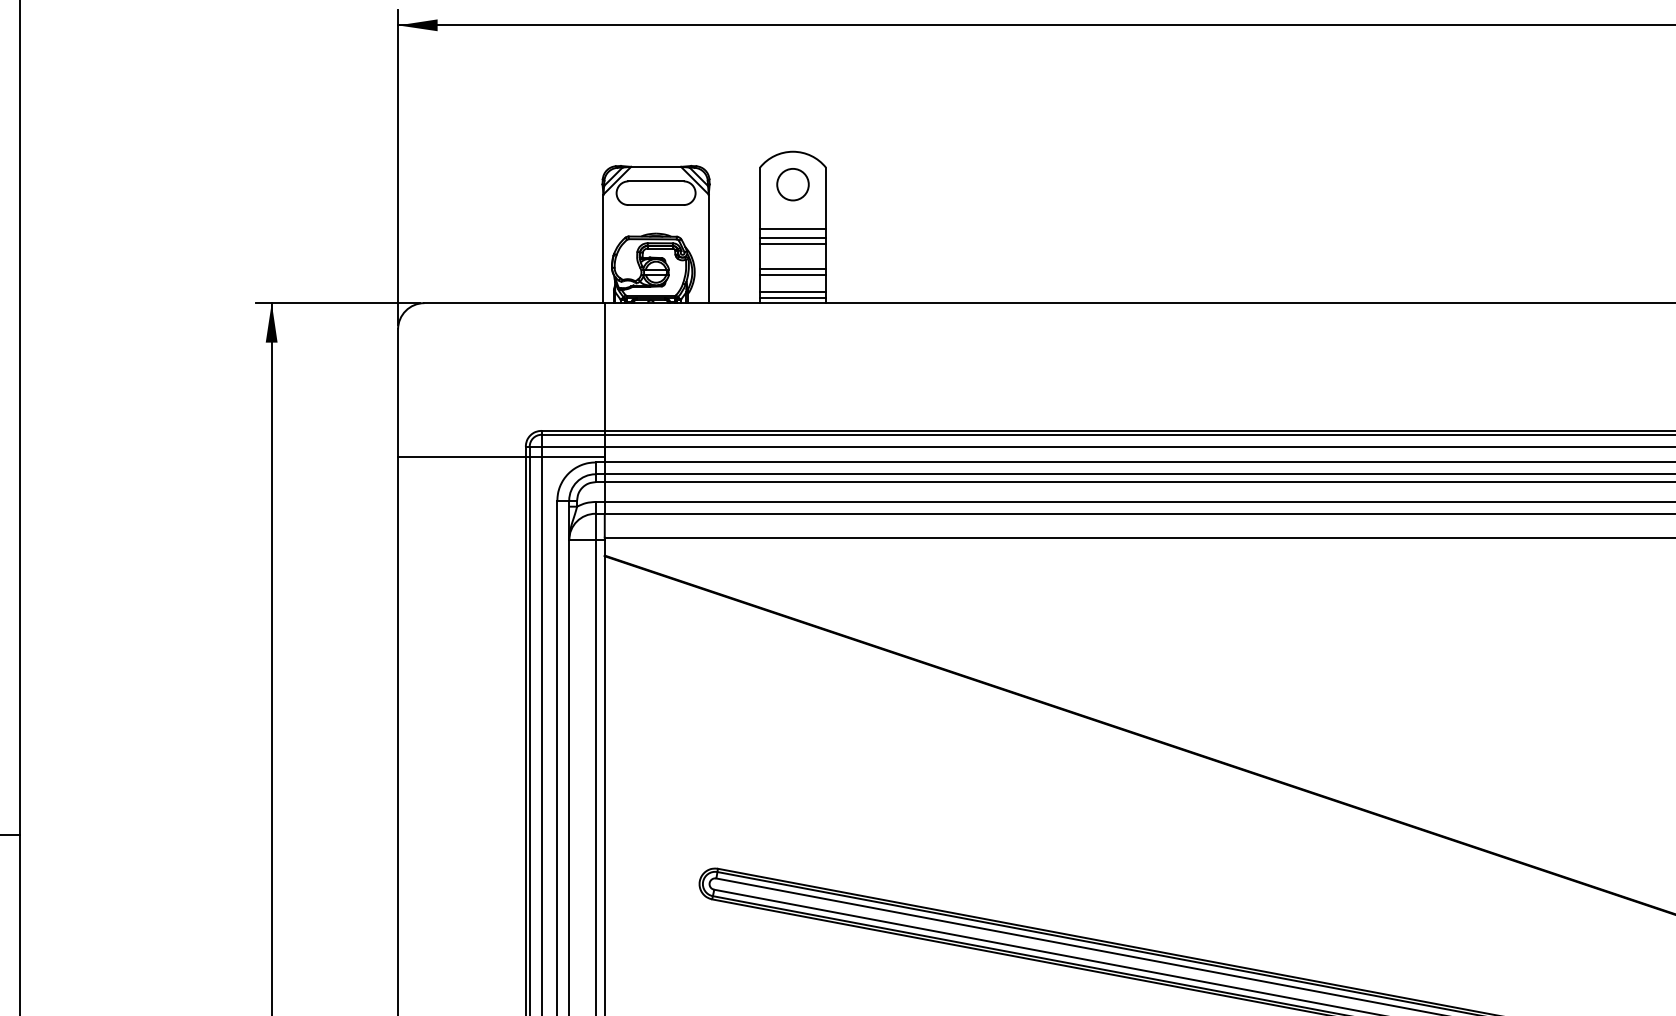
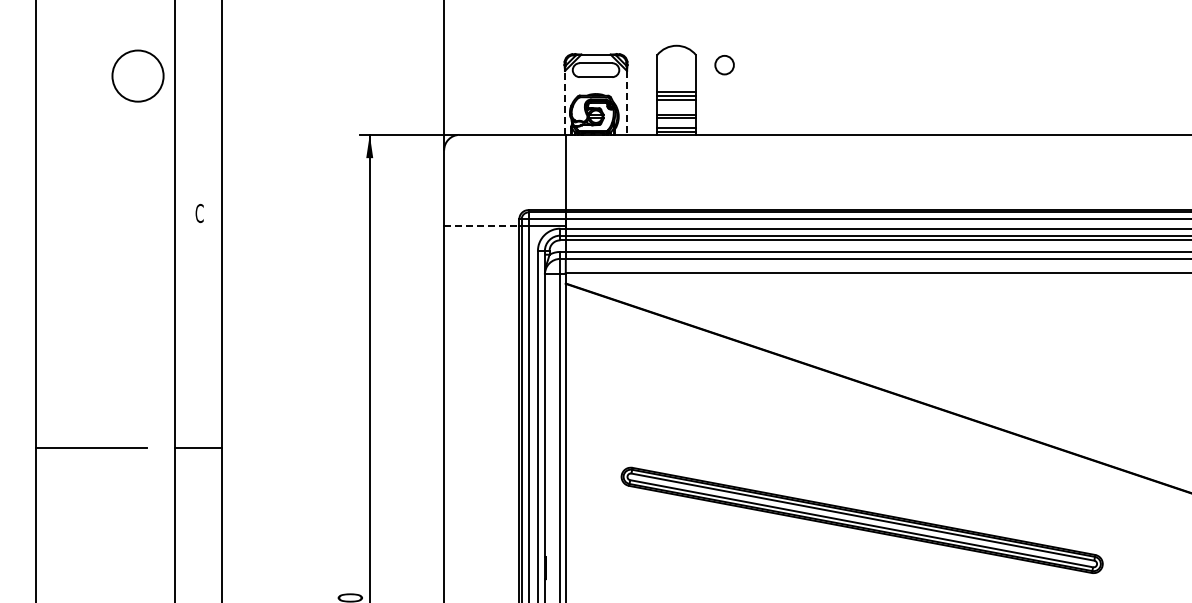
circle: (792, 185) -> (724, 65), moved
line: (604, 248) -> (565, 102), solid -> dashed
line: (709, 248) -> (627, 102), solid -> dashed
line: (461, 457) -> (481, 225), solid -> dashed

